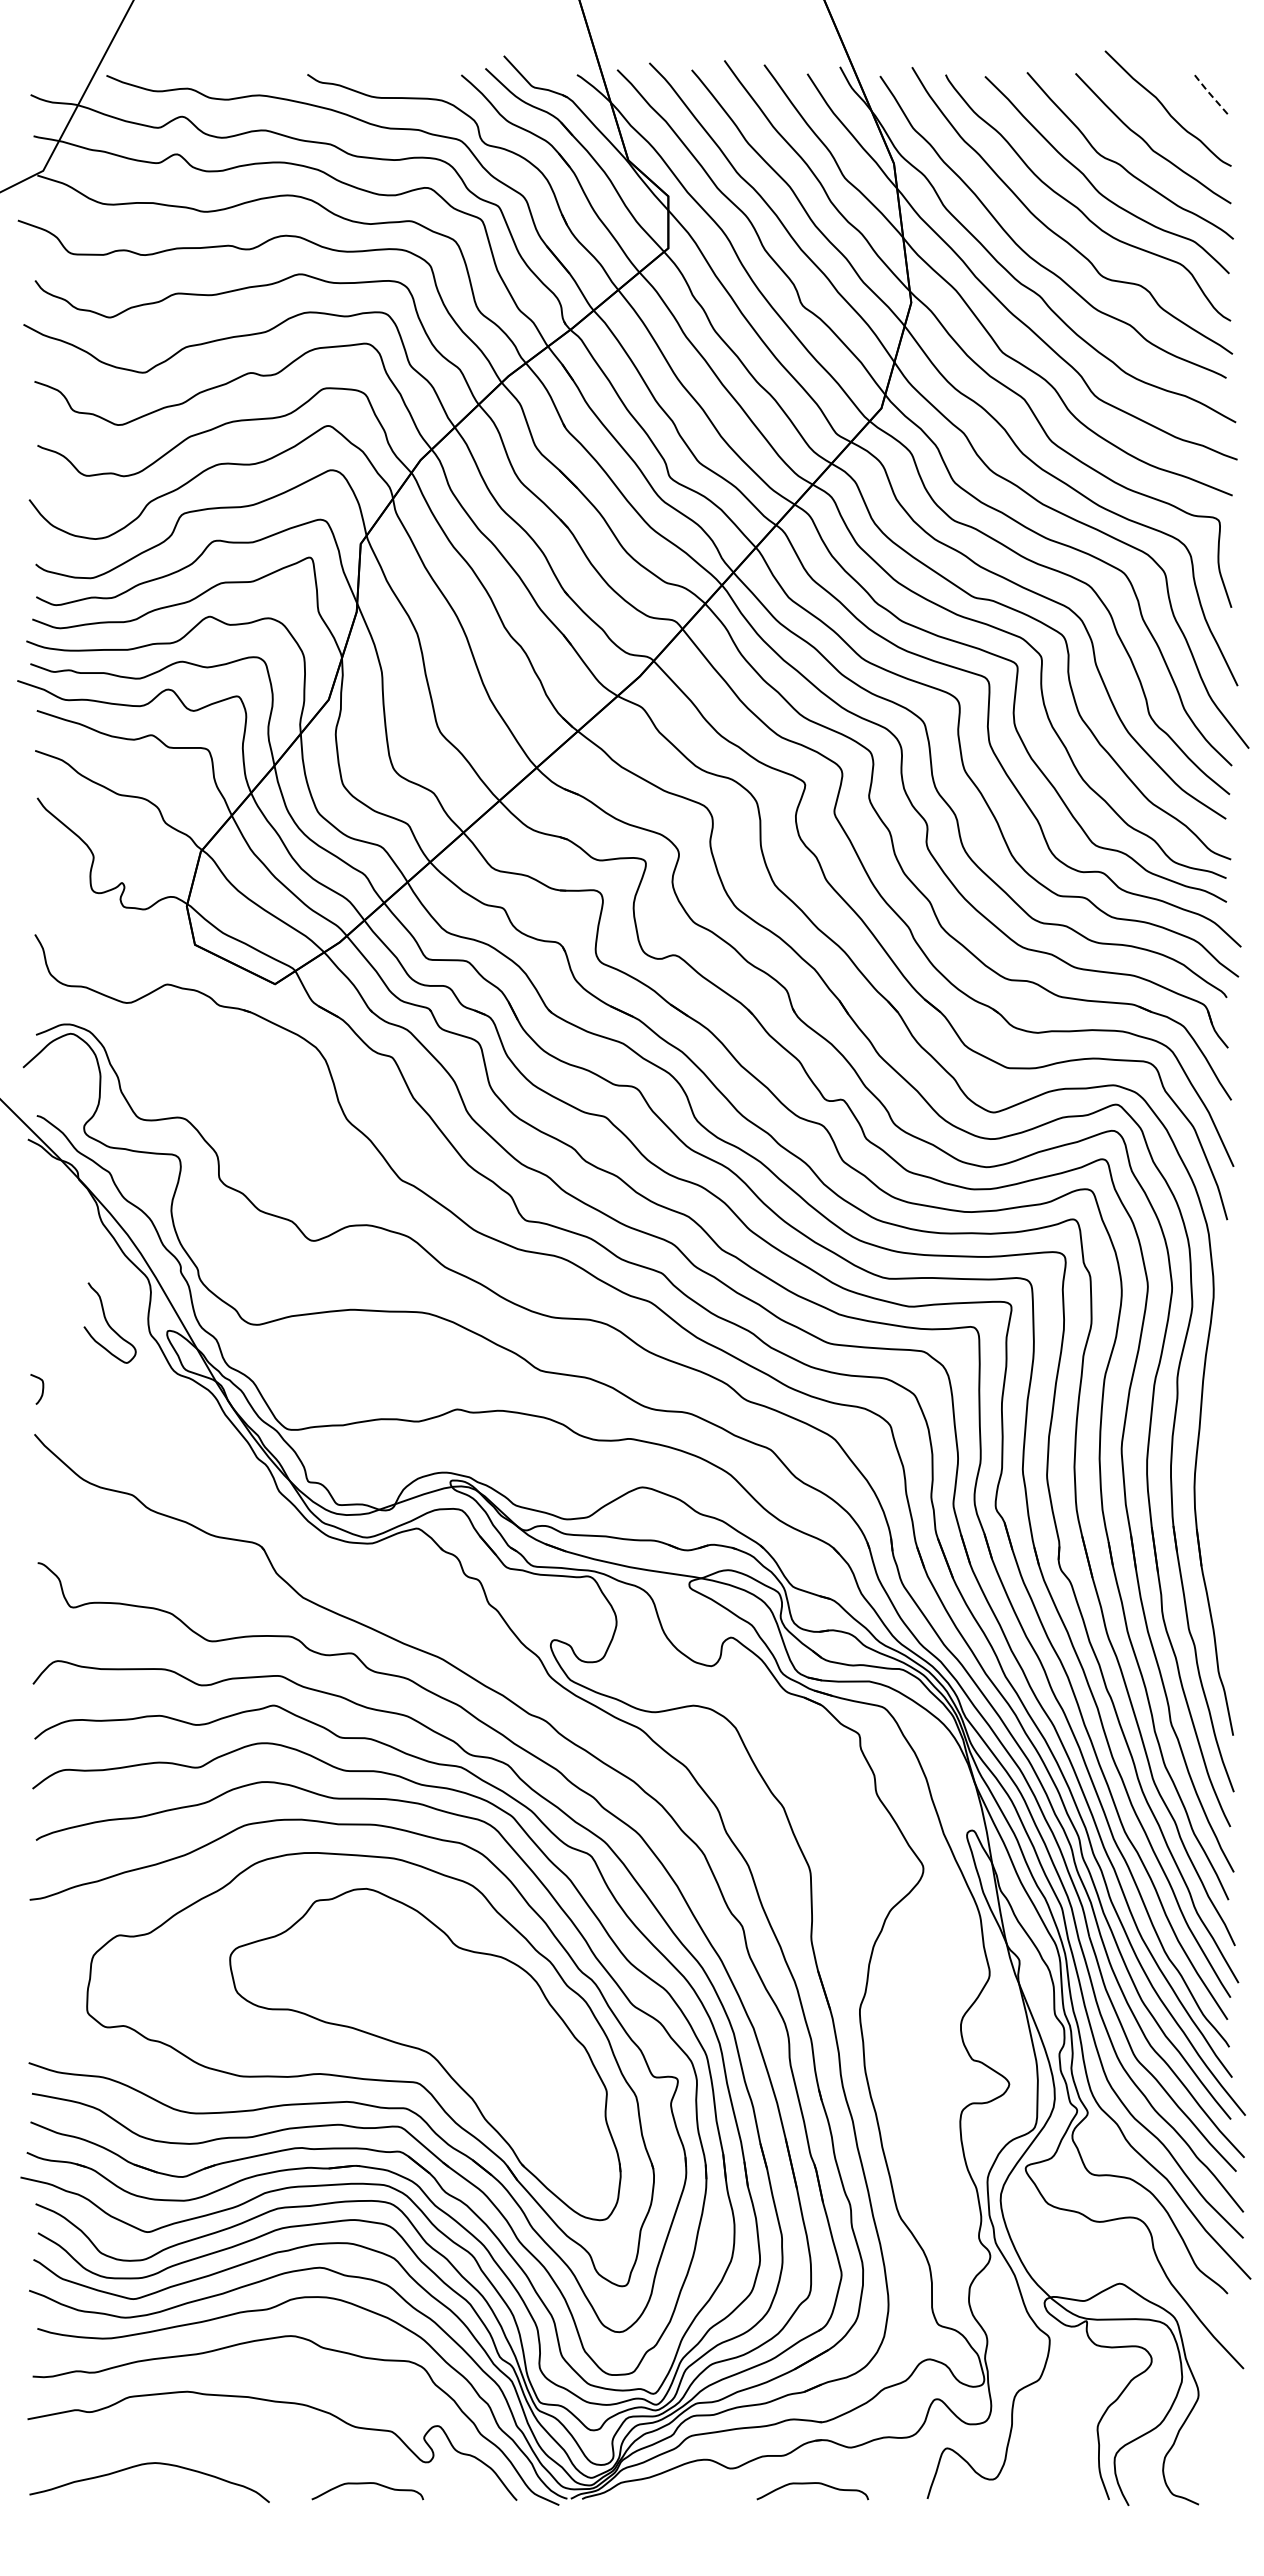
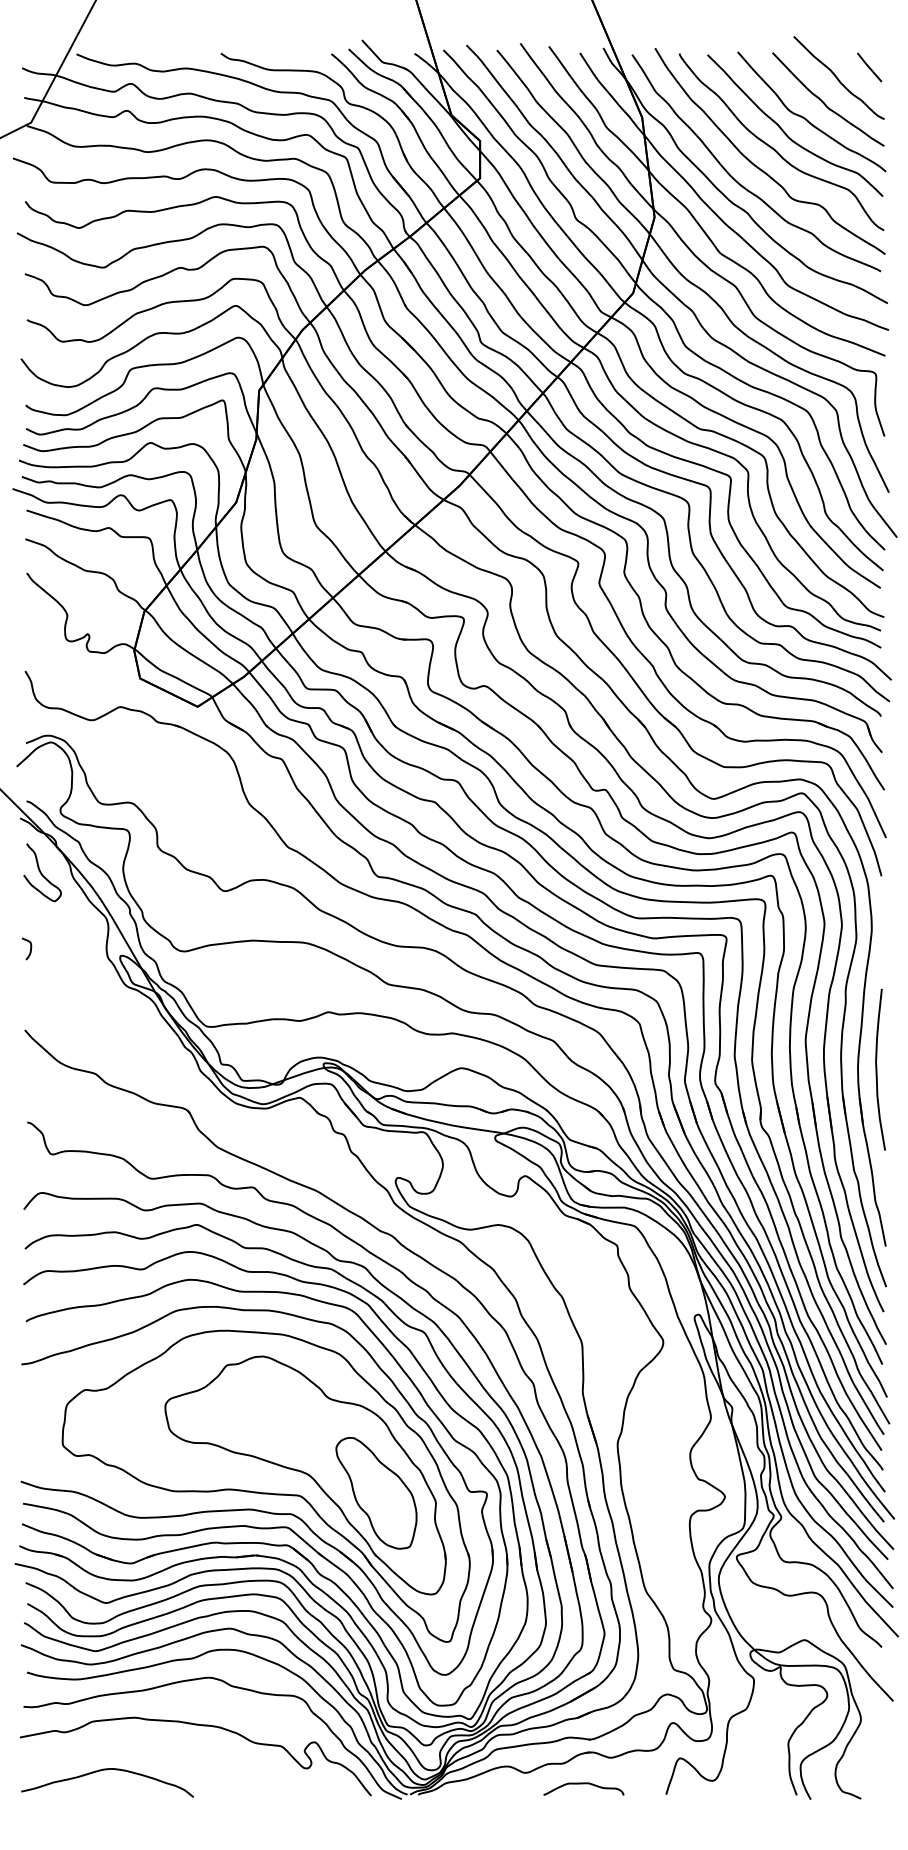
line: (1209, 93) -> (868, 67), dashed -> solid
curve: (108, 1322) -> (41, 872), moved
curve: (42, 1389) -> (30, 949), moved
curve: (1221, 1489) -> (877, 1069), added
part: (523, 2079) -> (376, 1493), added
curve: (366, 2484) -> (263, 1784), removed

